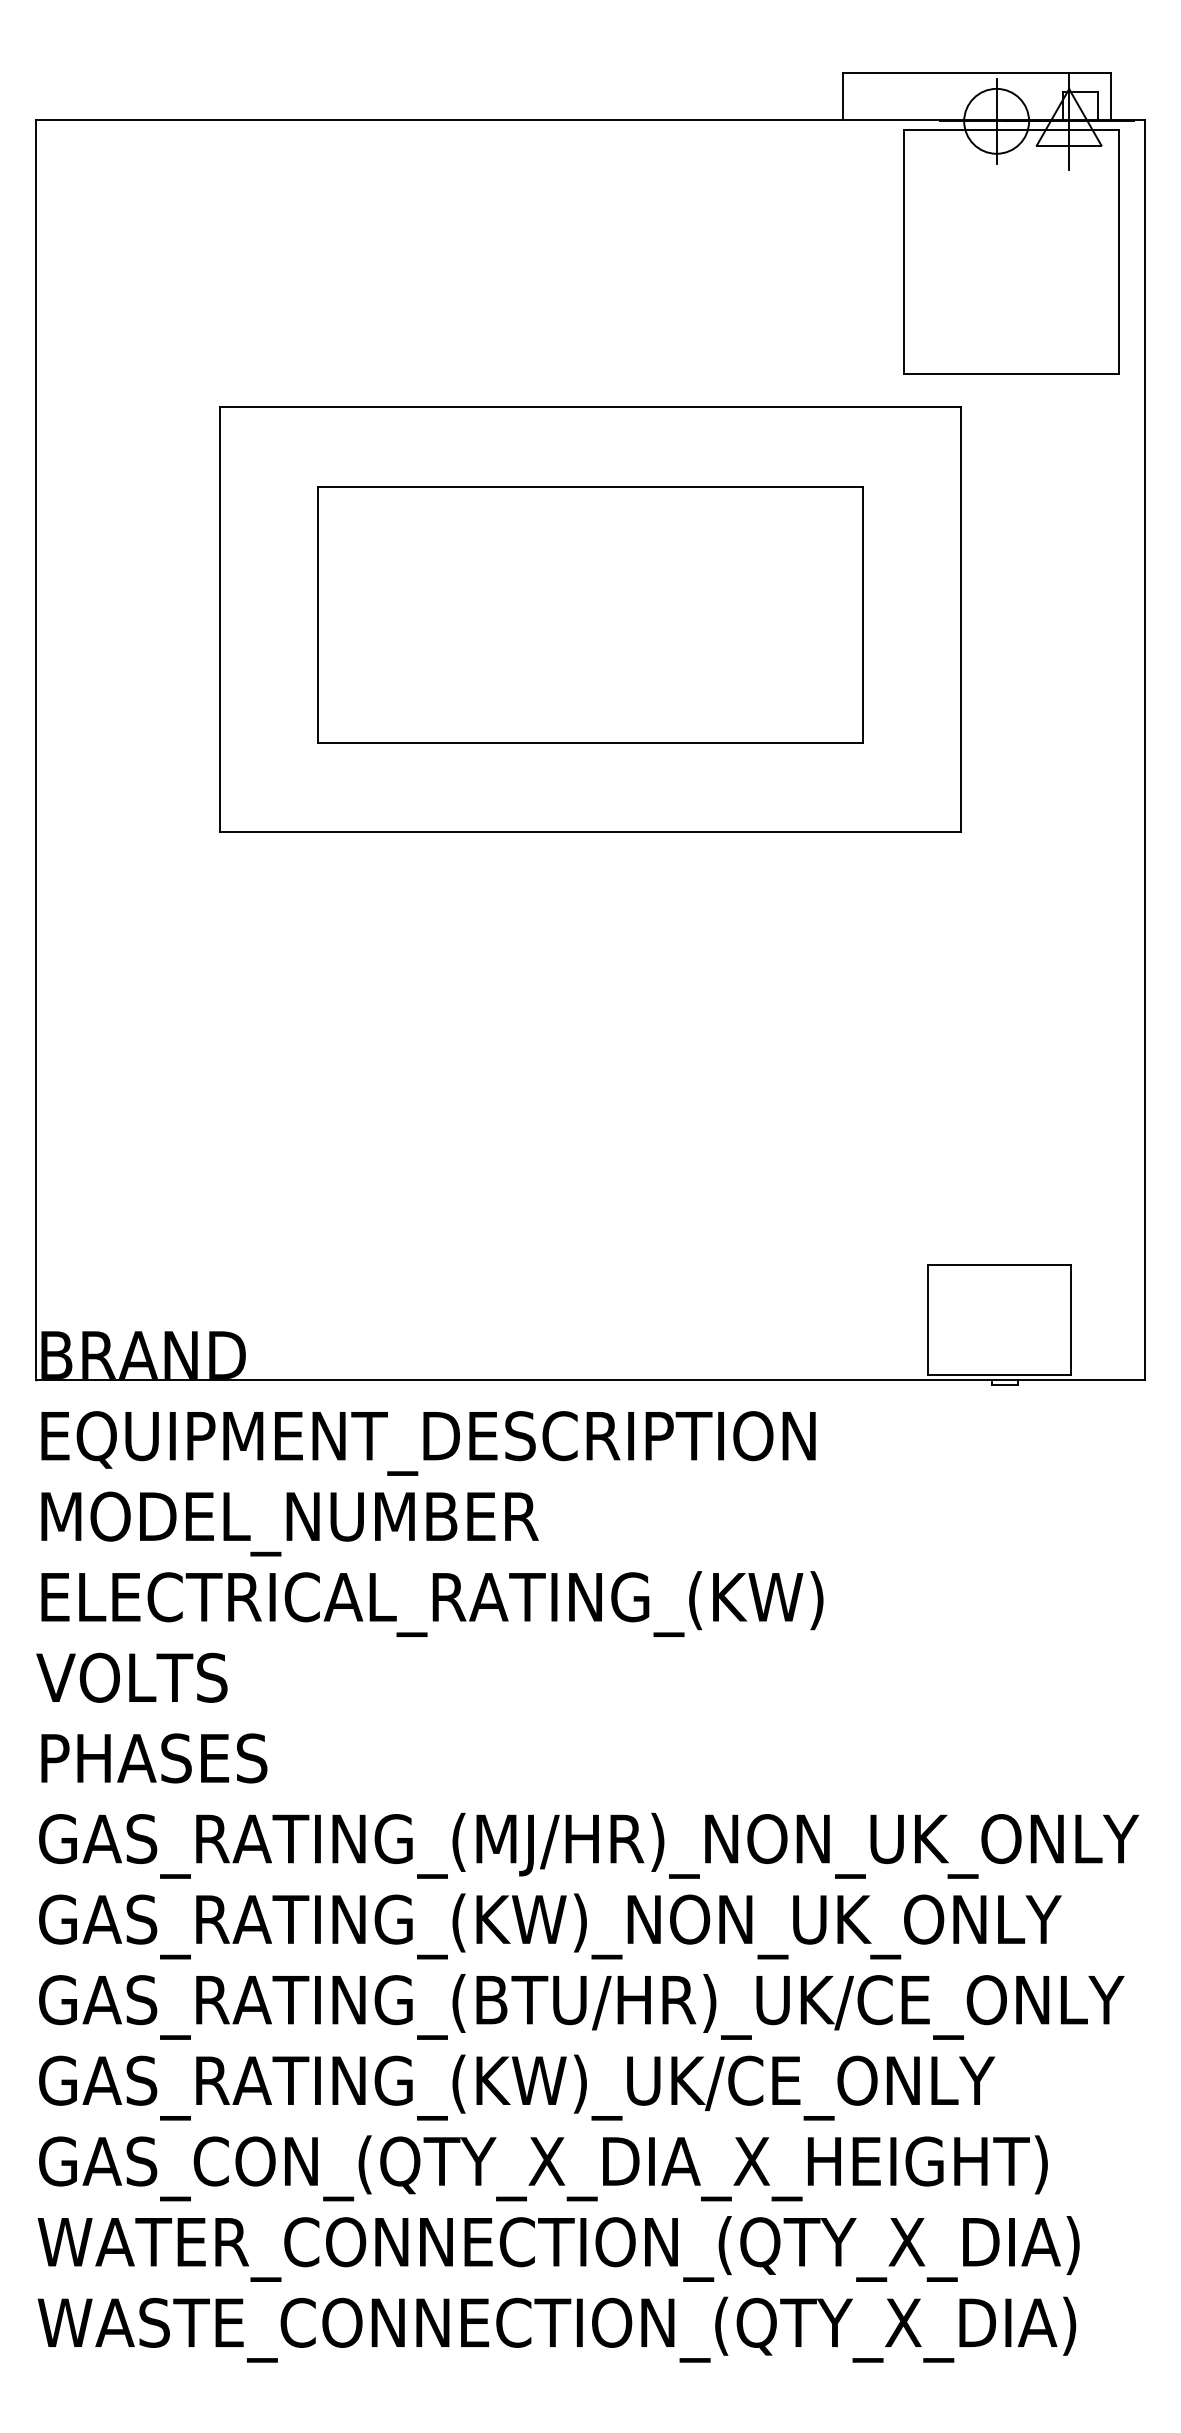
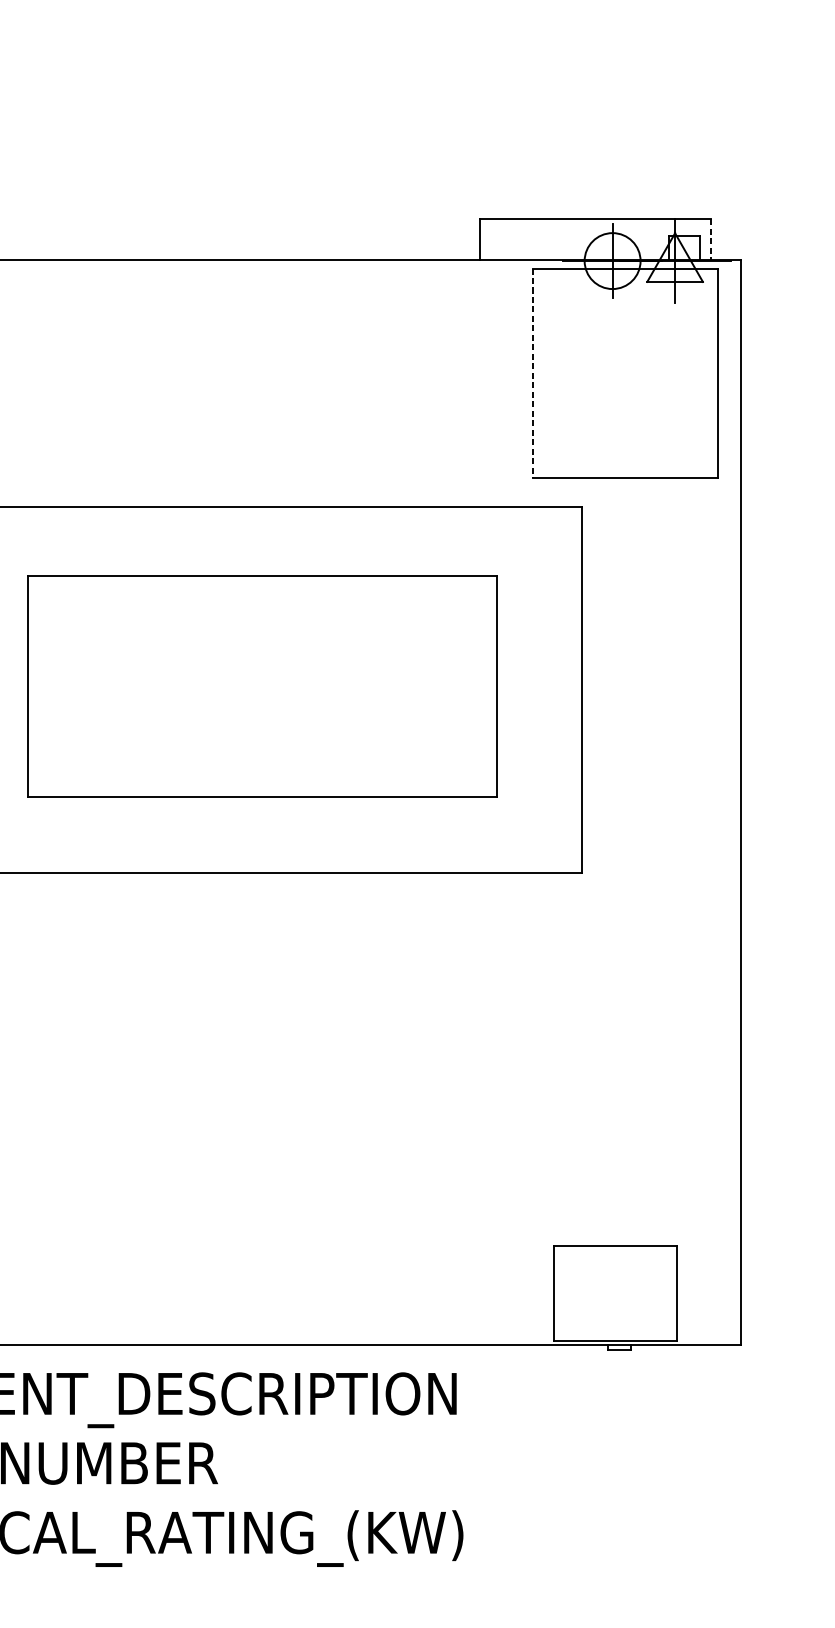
line: (1111, 96) -> (711, 239), solid -> dashed
line: (904, 251) -> (533, 373), solid -> dashed

